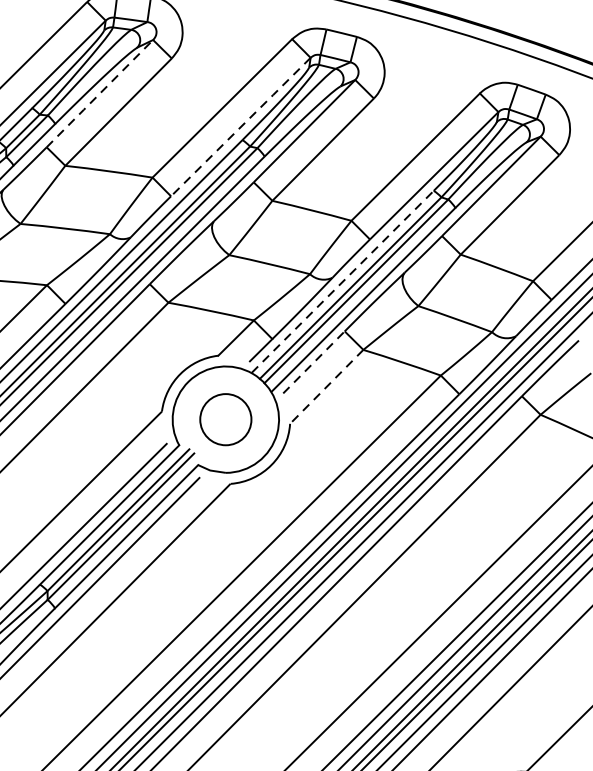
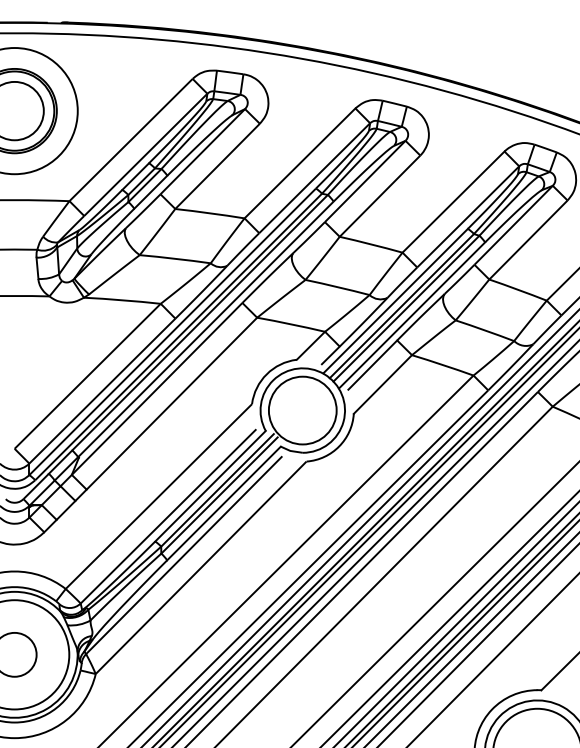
line: (99, 93) -> (202, 151), dashed -> solid
line: (241, 126) -> (315, 177), dashed -> solid
line: (343, 281) -> (396, 300), dashed -> solid
line: (313, 362) -> (372, 365), dashed -> solid
line: (326, 386) -> (382, 384), dashed -> solid
circle: (225, 419) -> (302, 410), size x1.67

